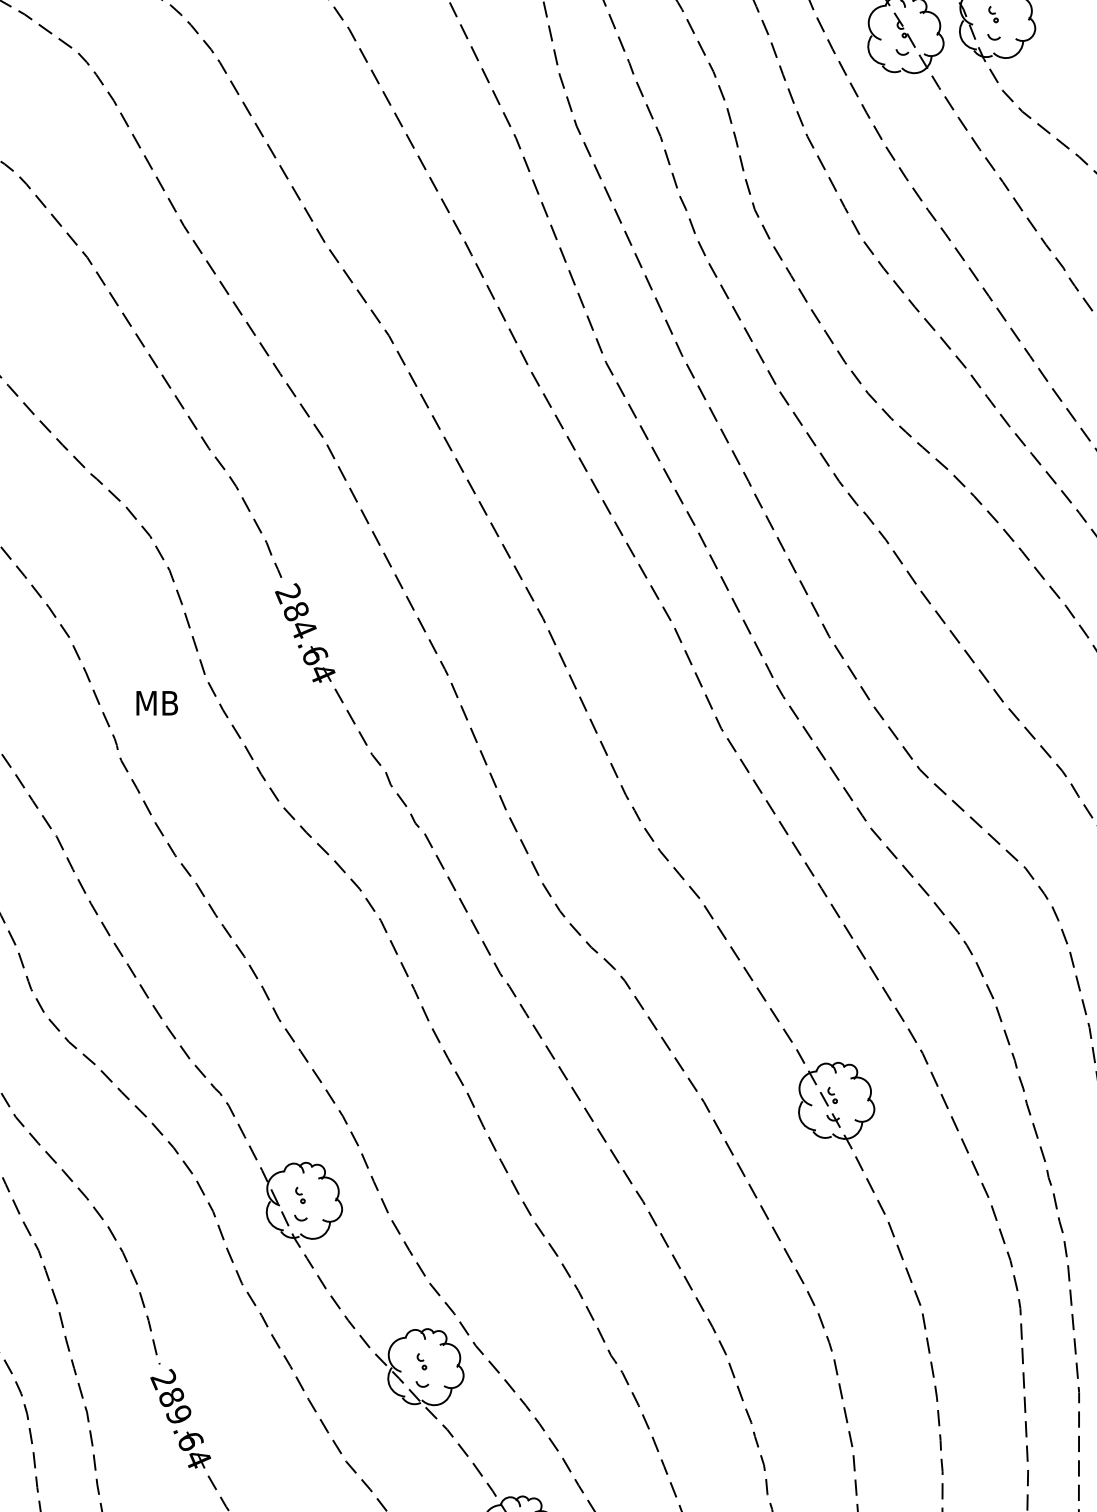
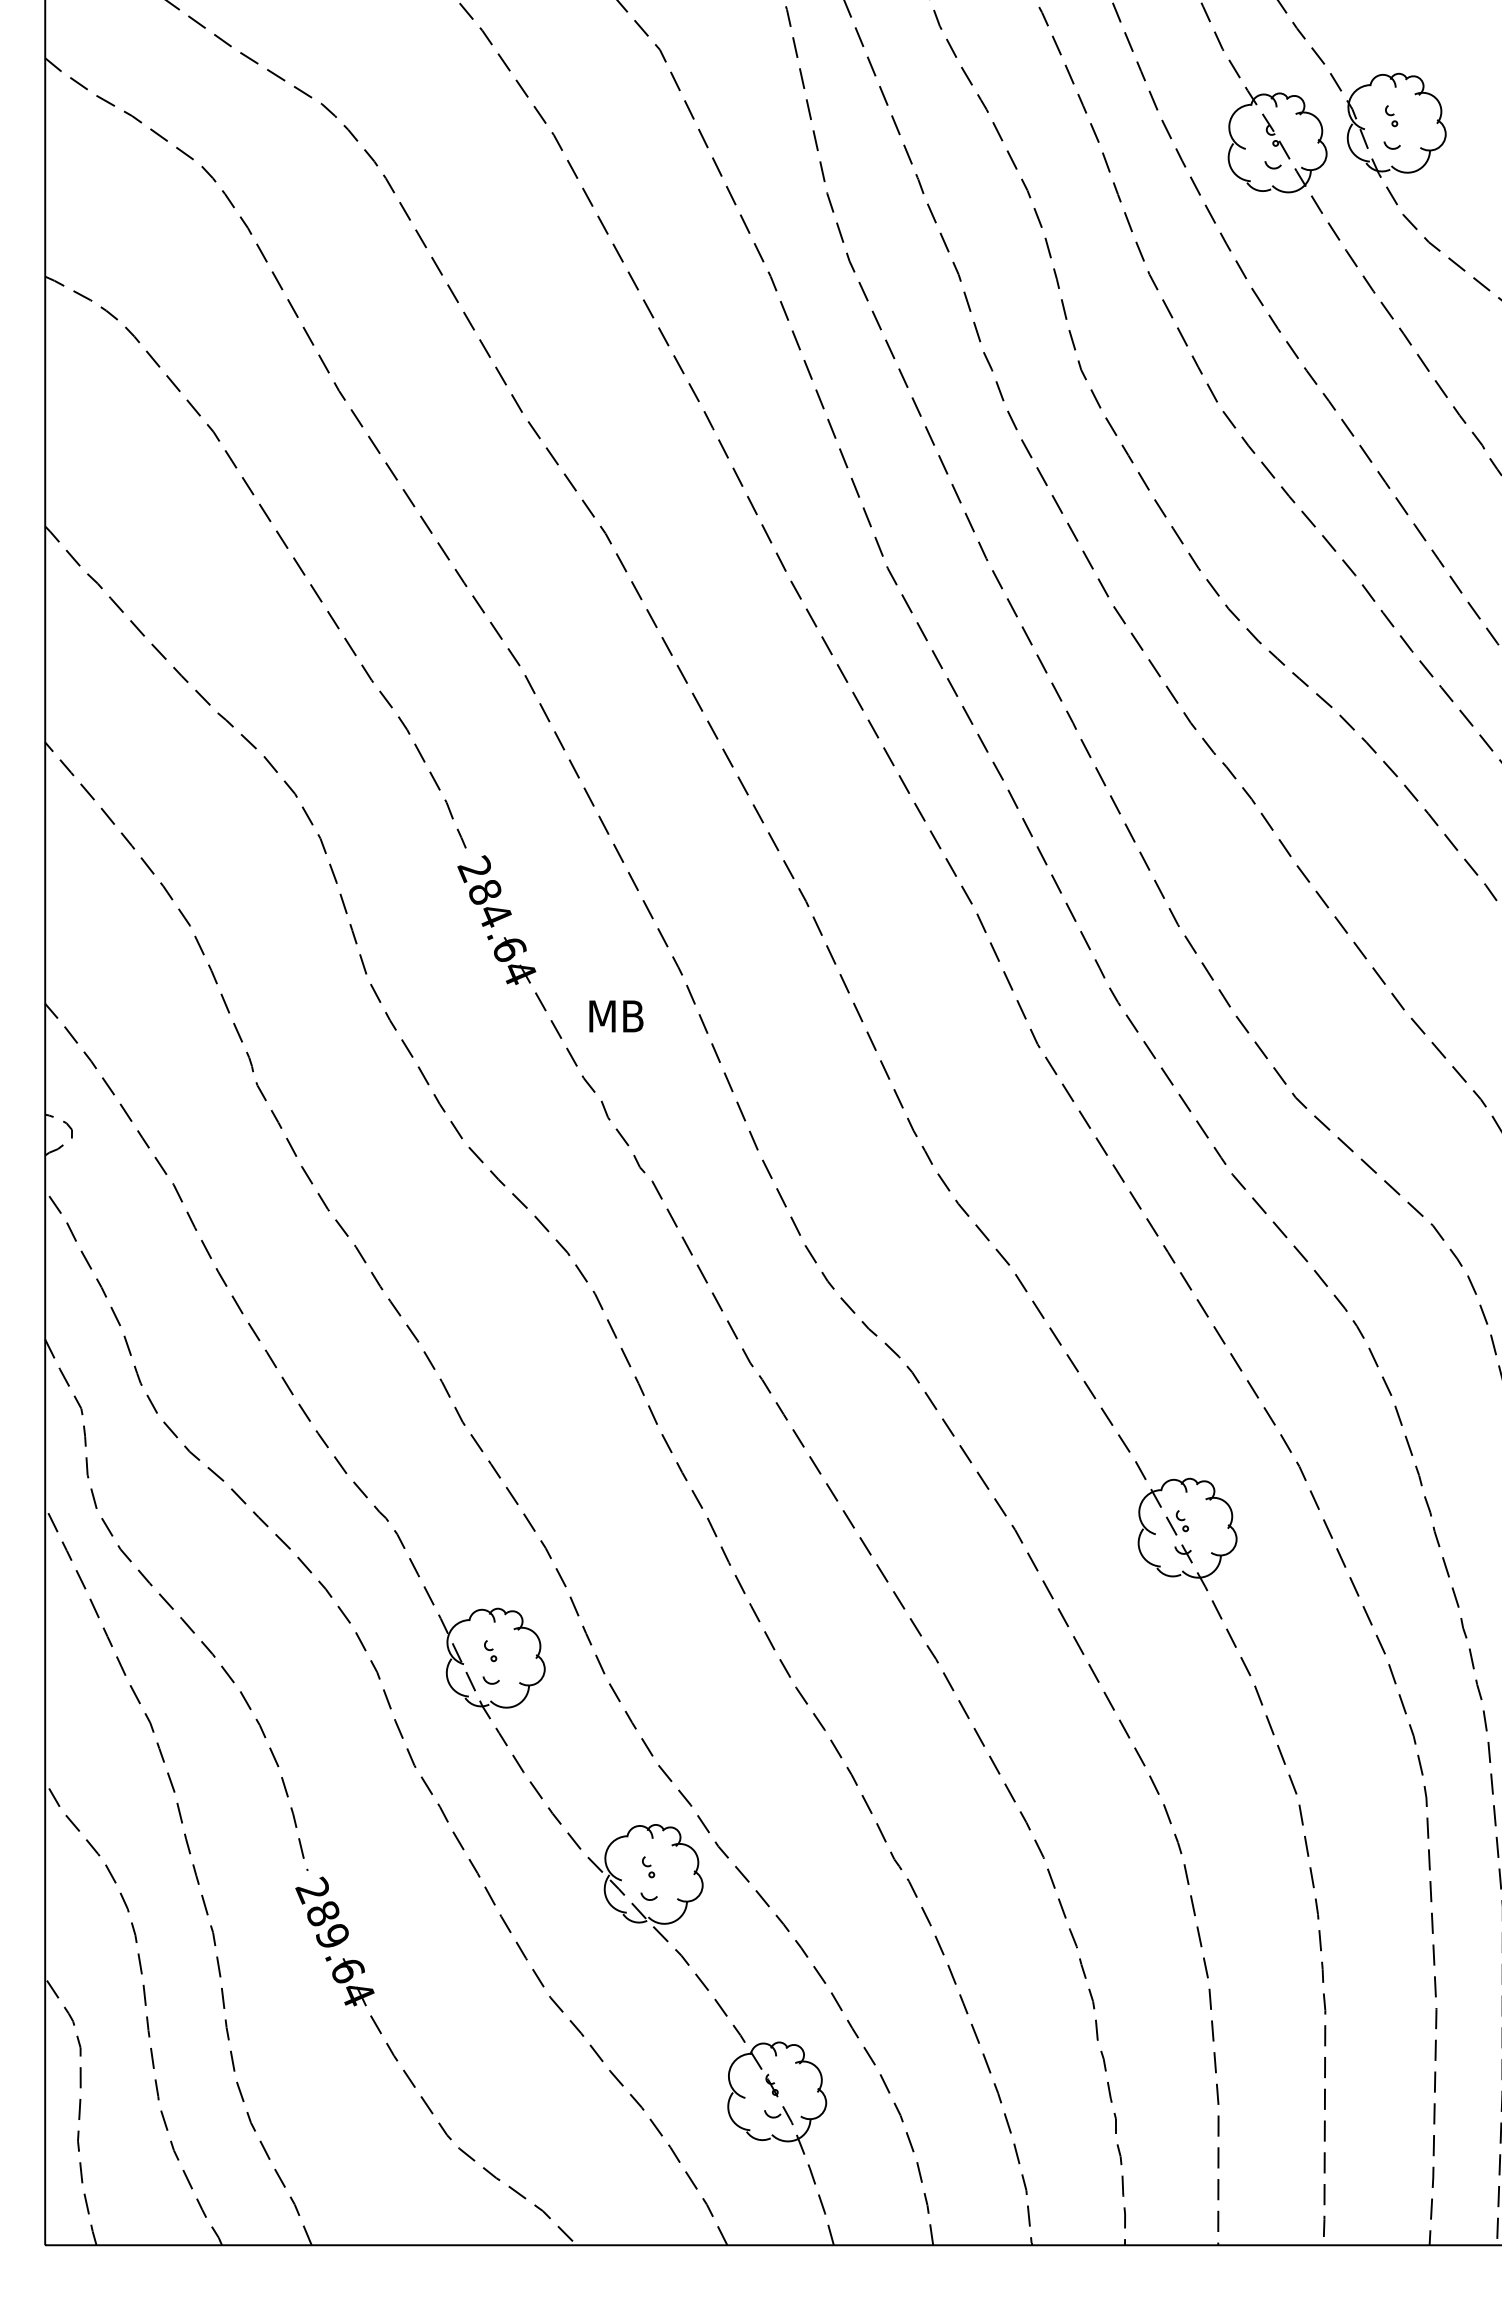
text: (157, 703) -> (616, 1016), moved

